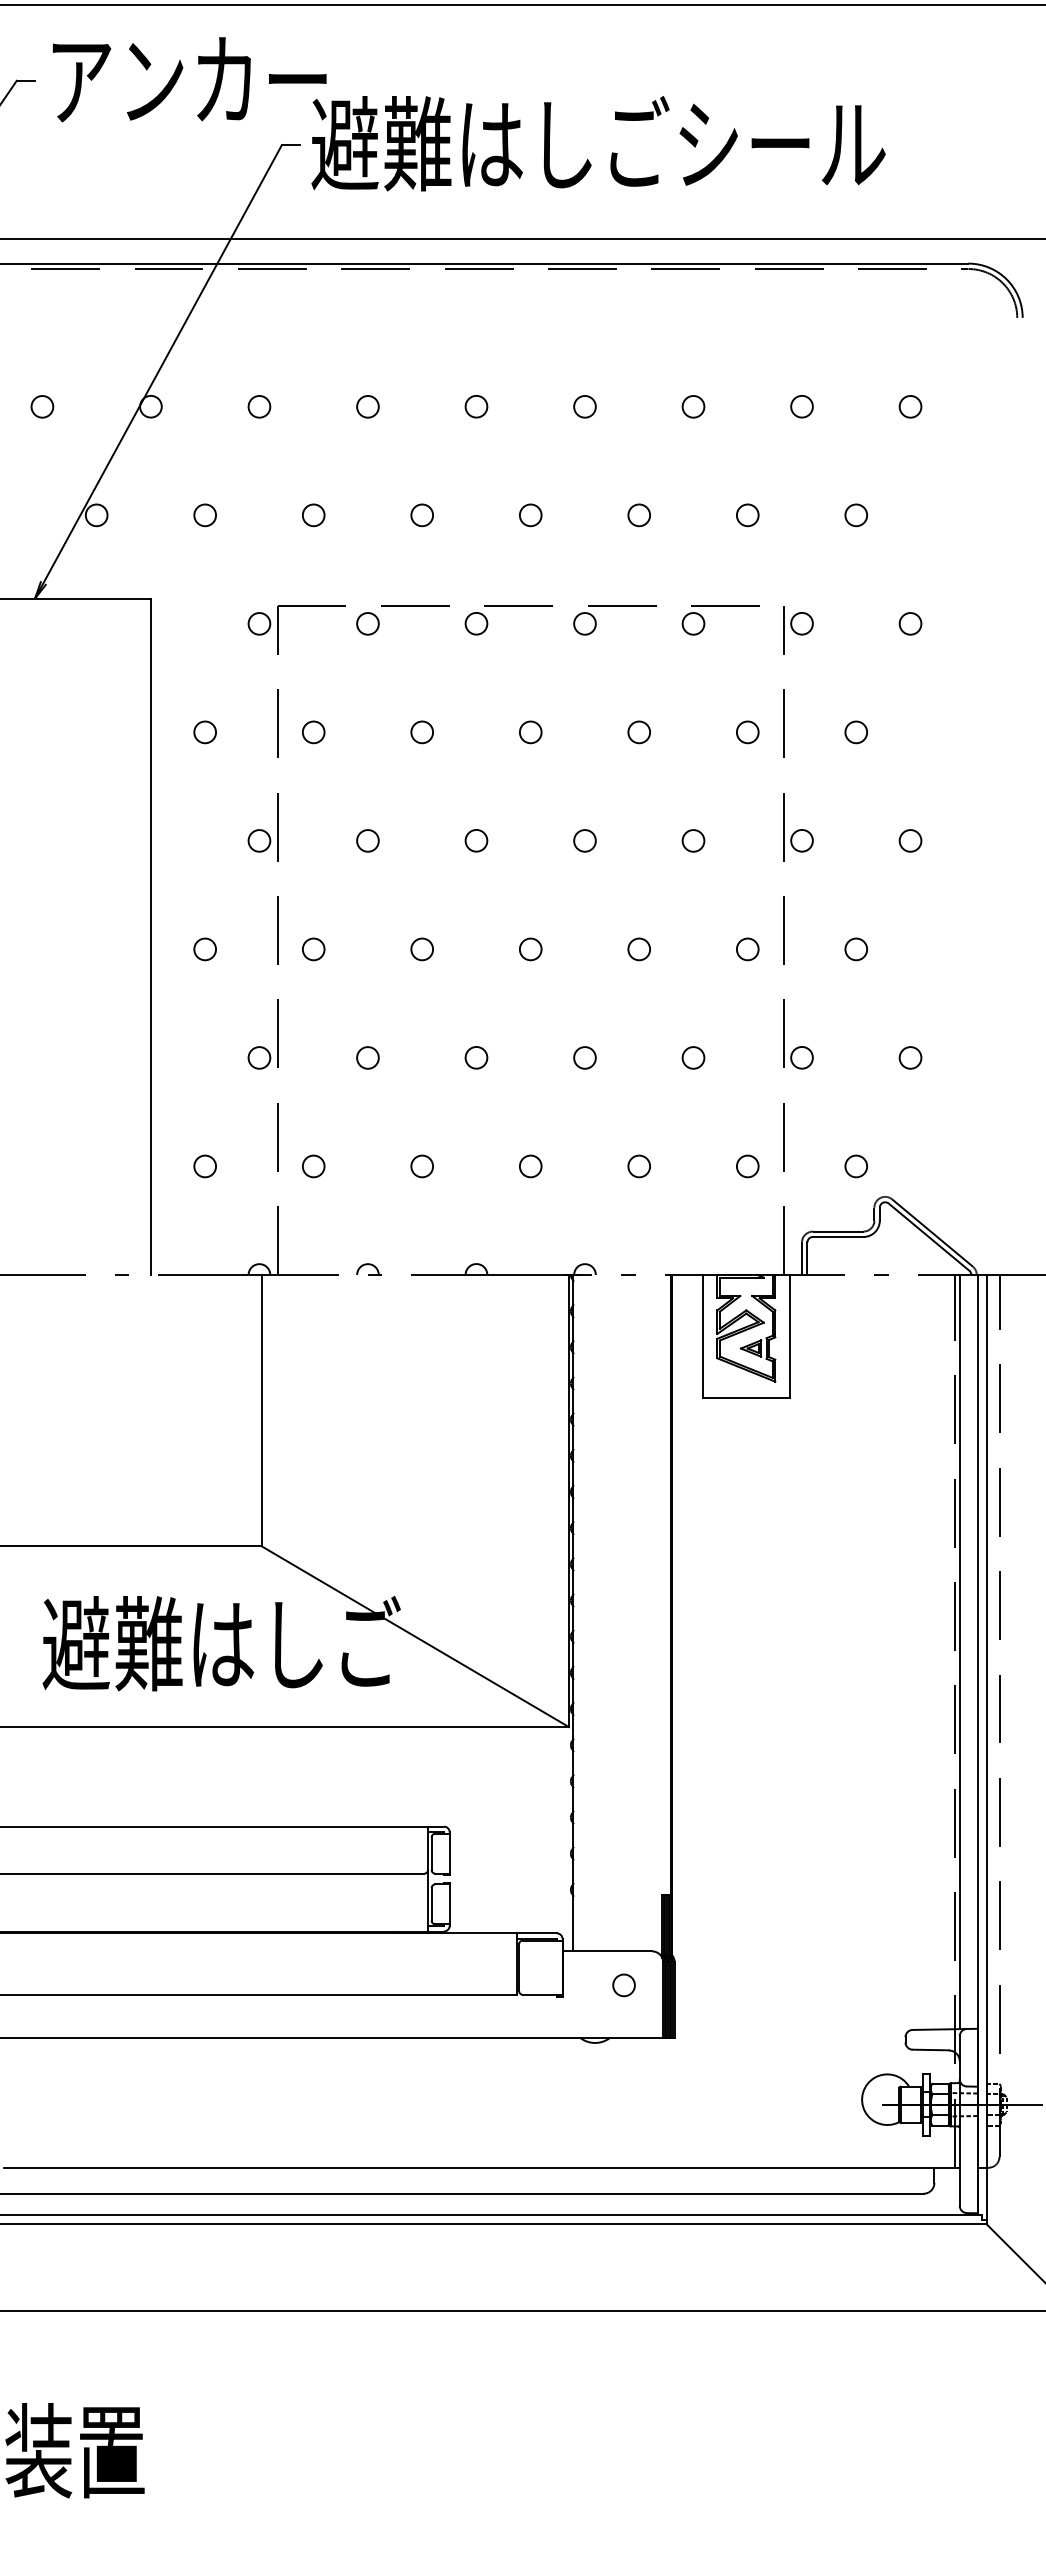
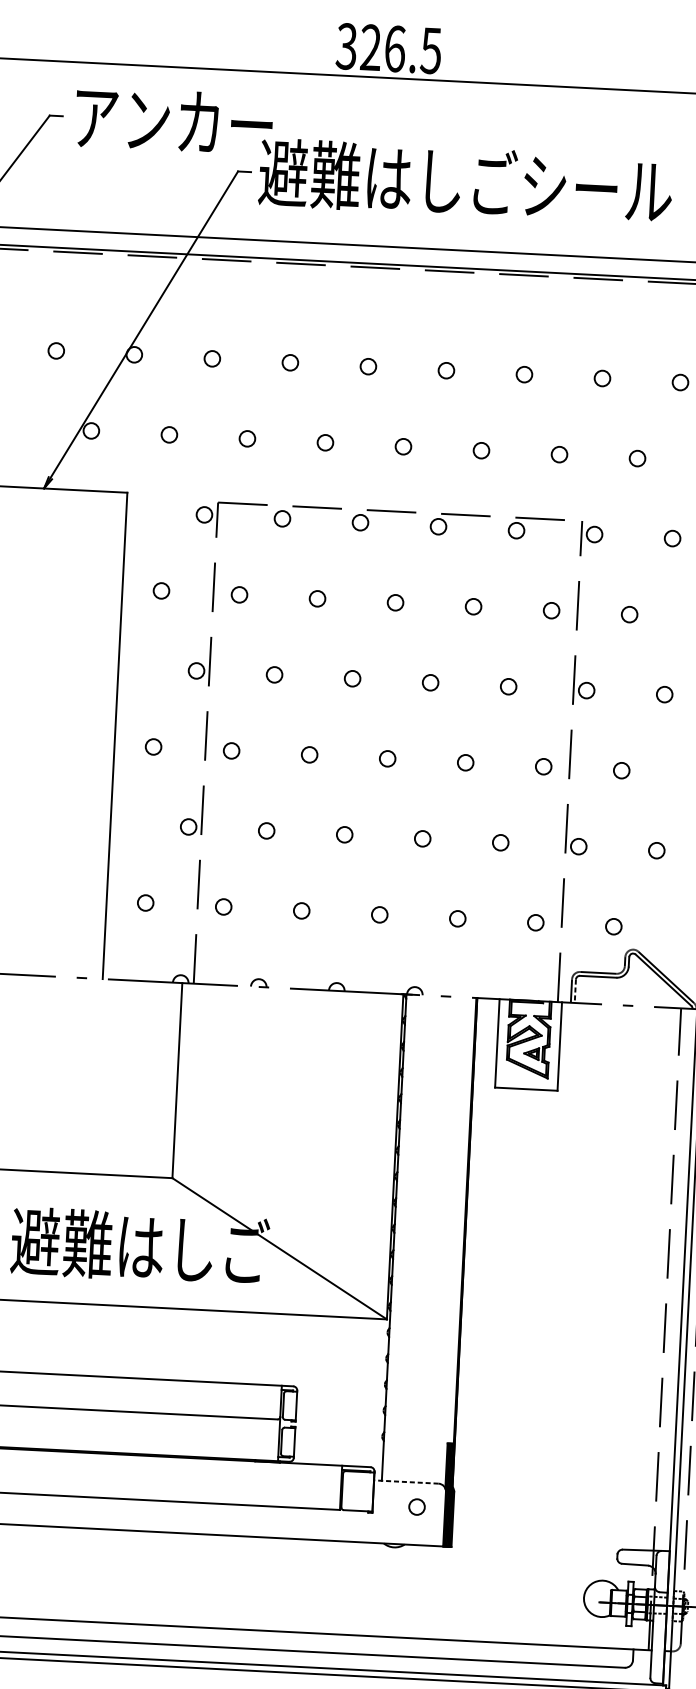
line: (807, 1259) -> (575, 991), solid -> dashed
line: (959, 1651) -> (670, 1279), removed
line: (607, 1951) -> (406, 1482), solid -> dashed

